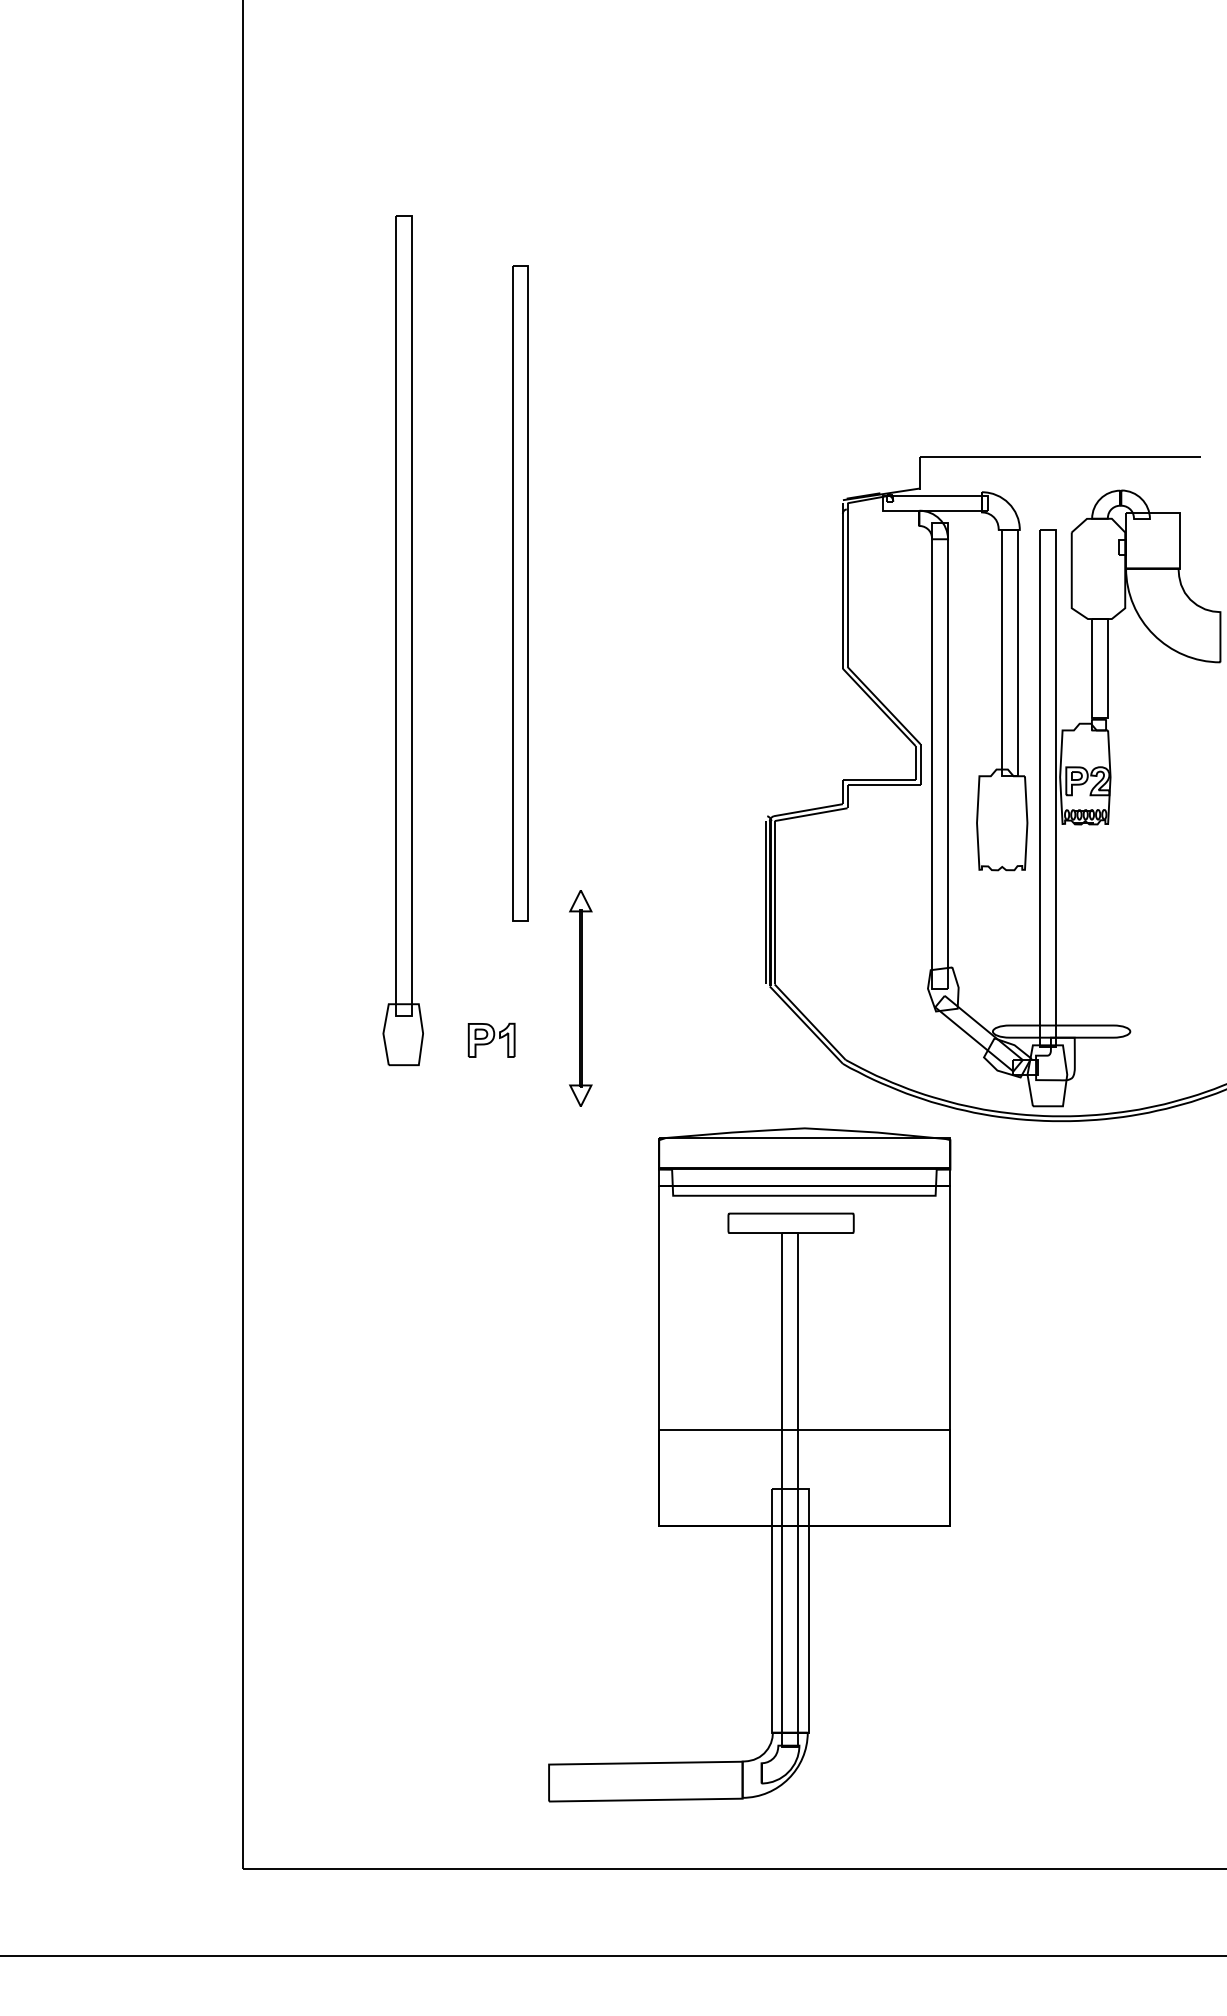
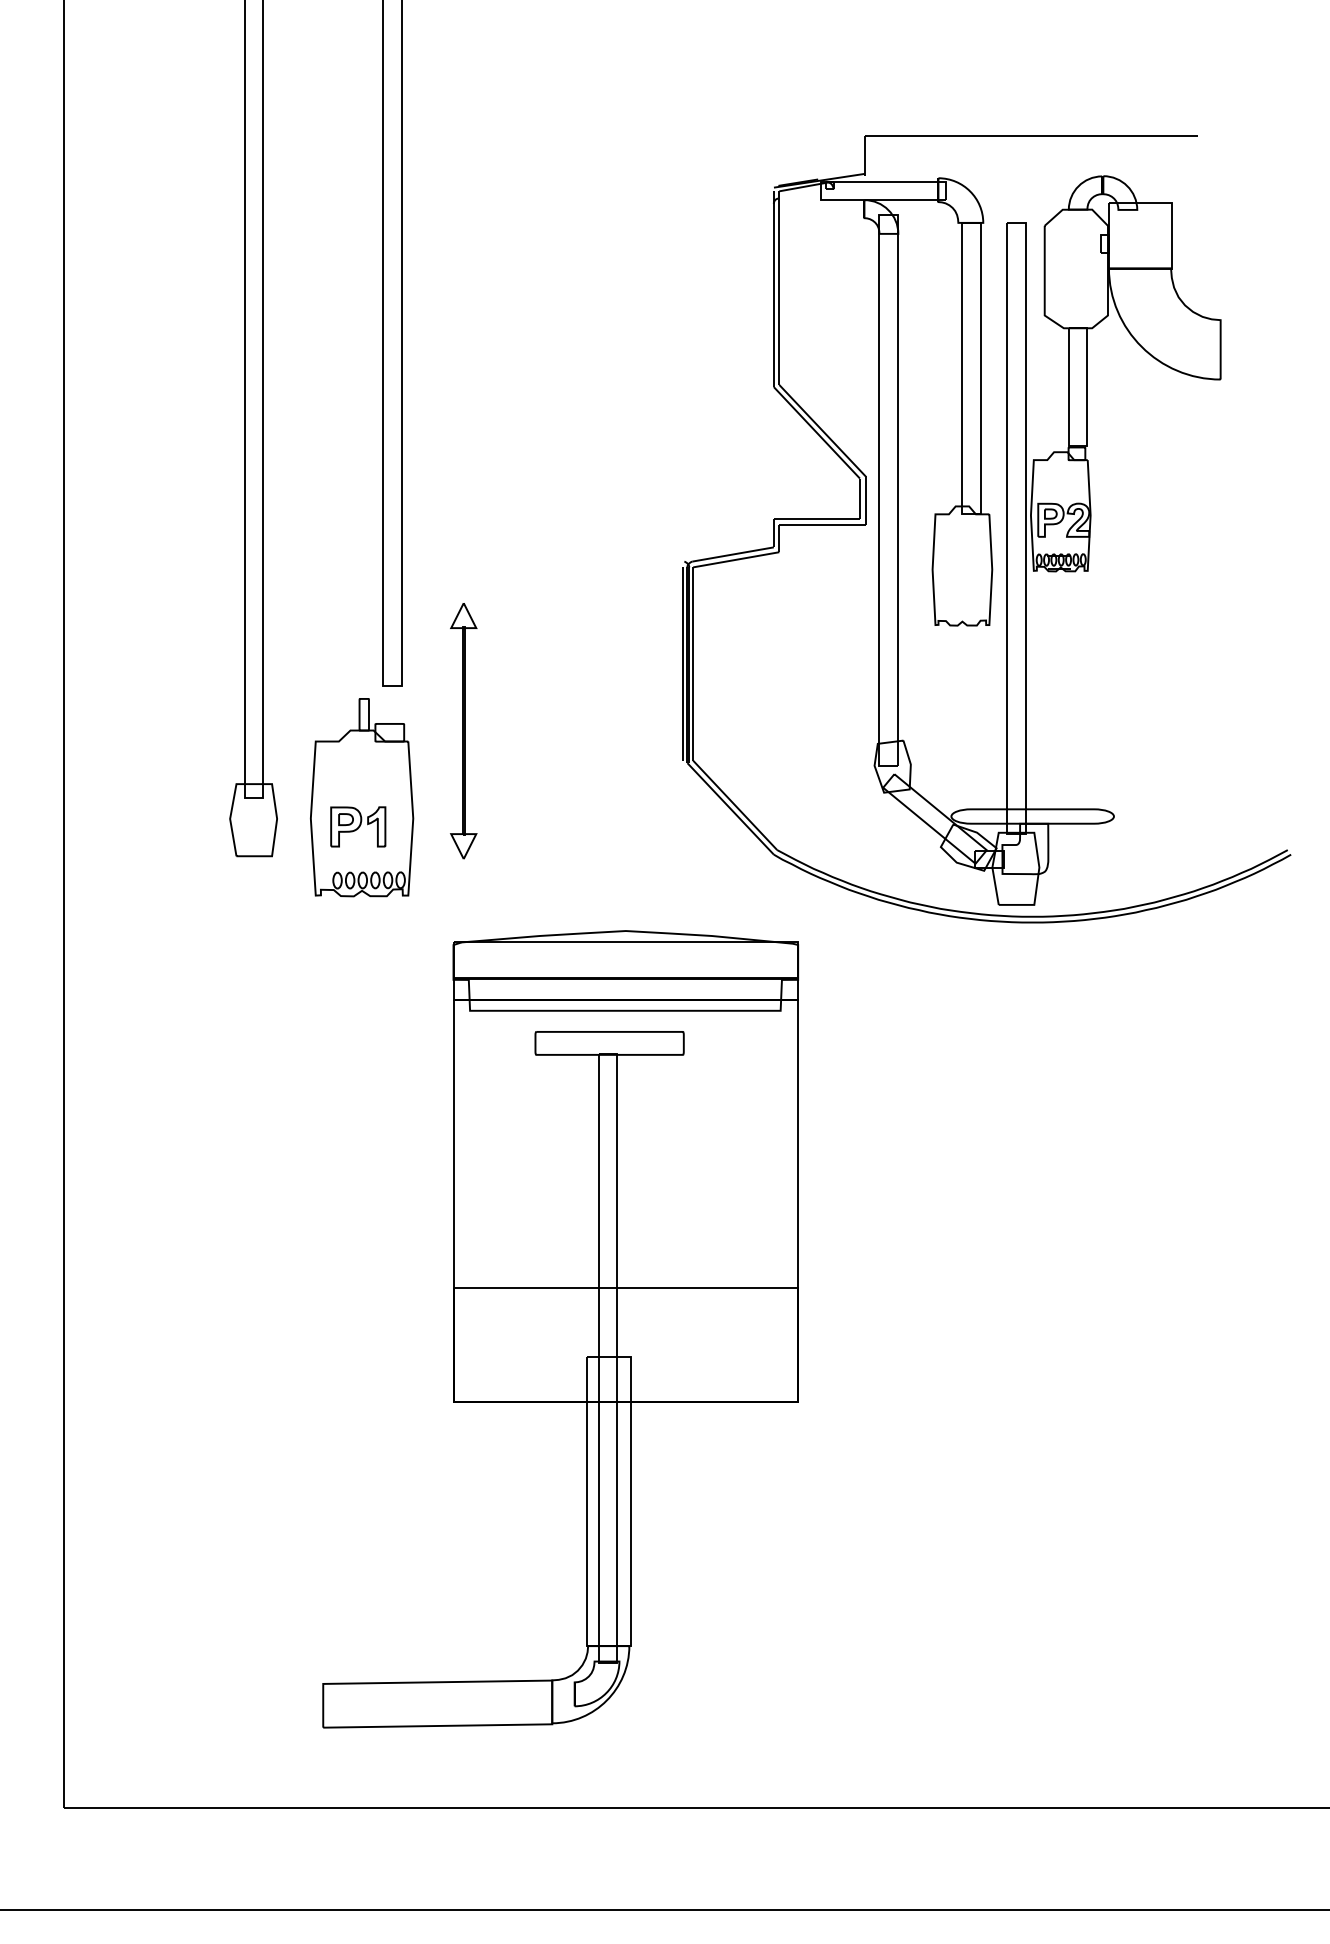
part: (580, 998) -> (463, 731), moved
part: (494, 1015) -> (361, 797), added
part: (749, 1464) -> (560, 1328), moved

